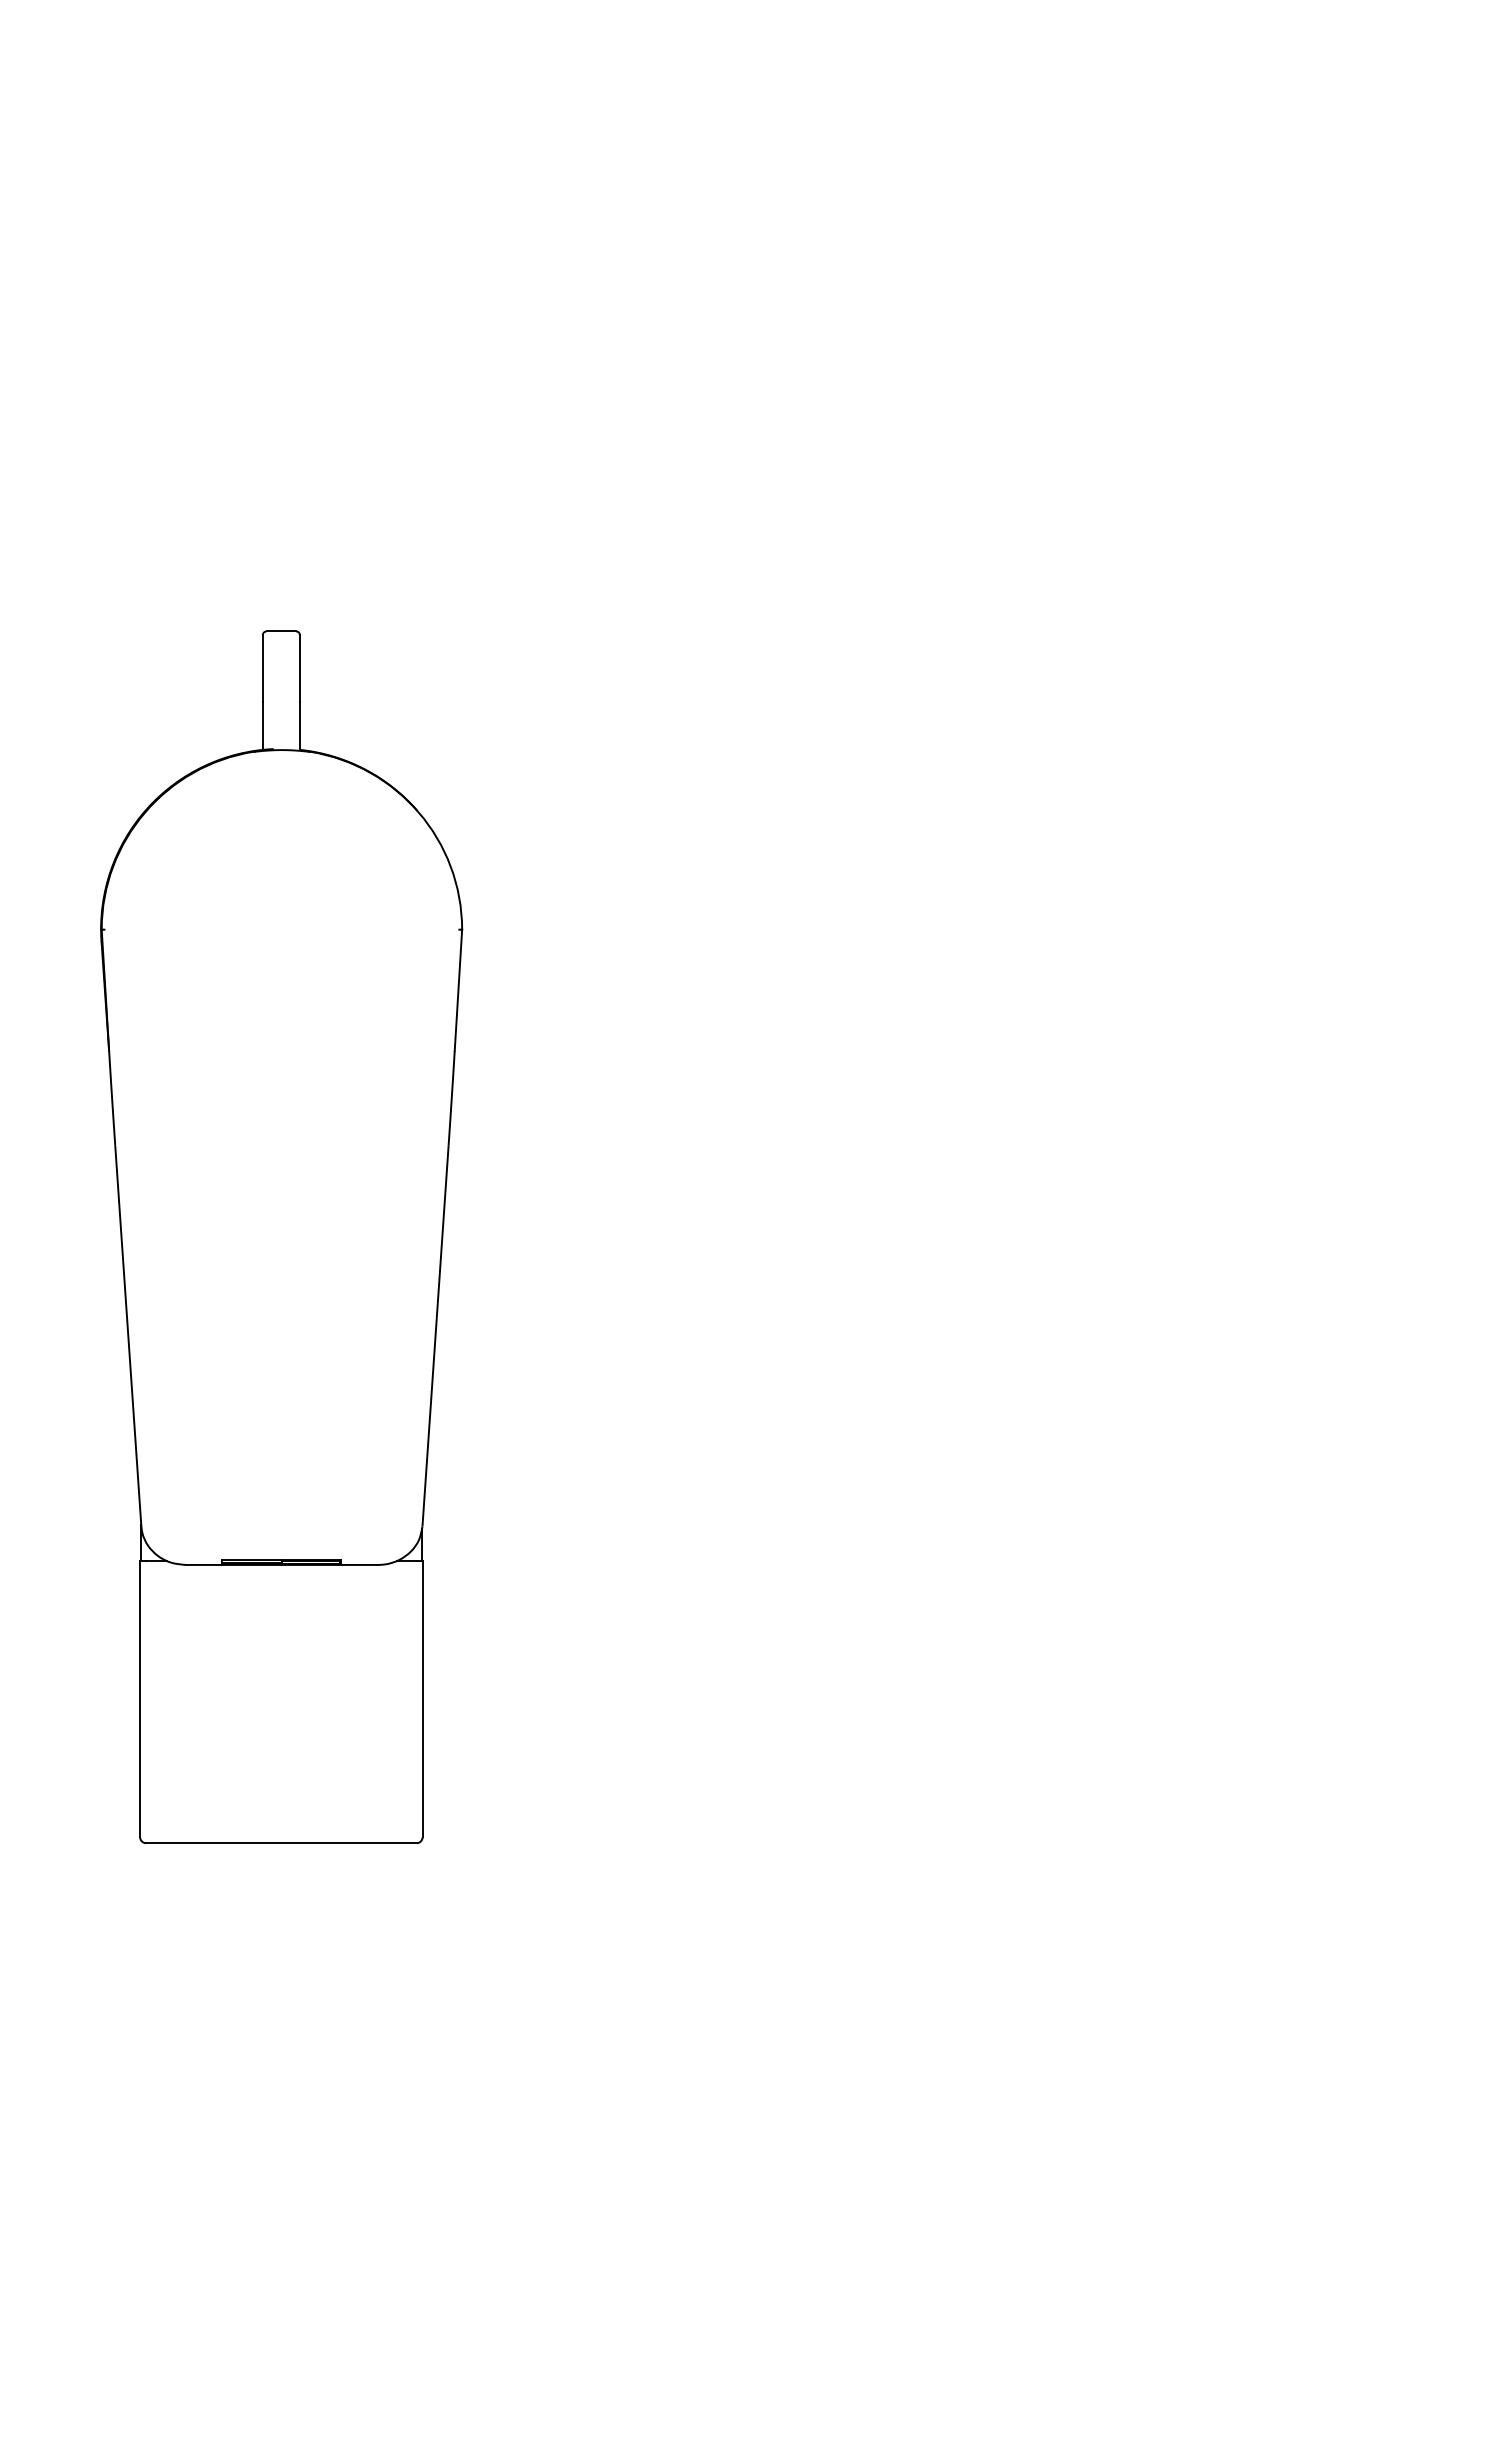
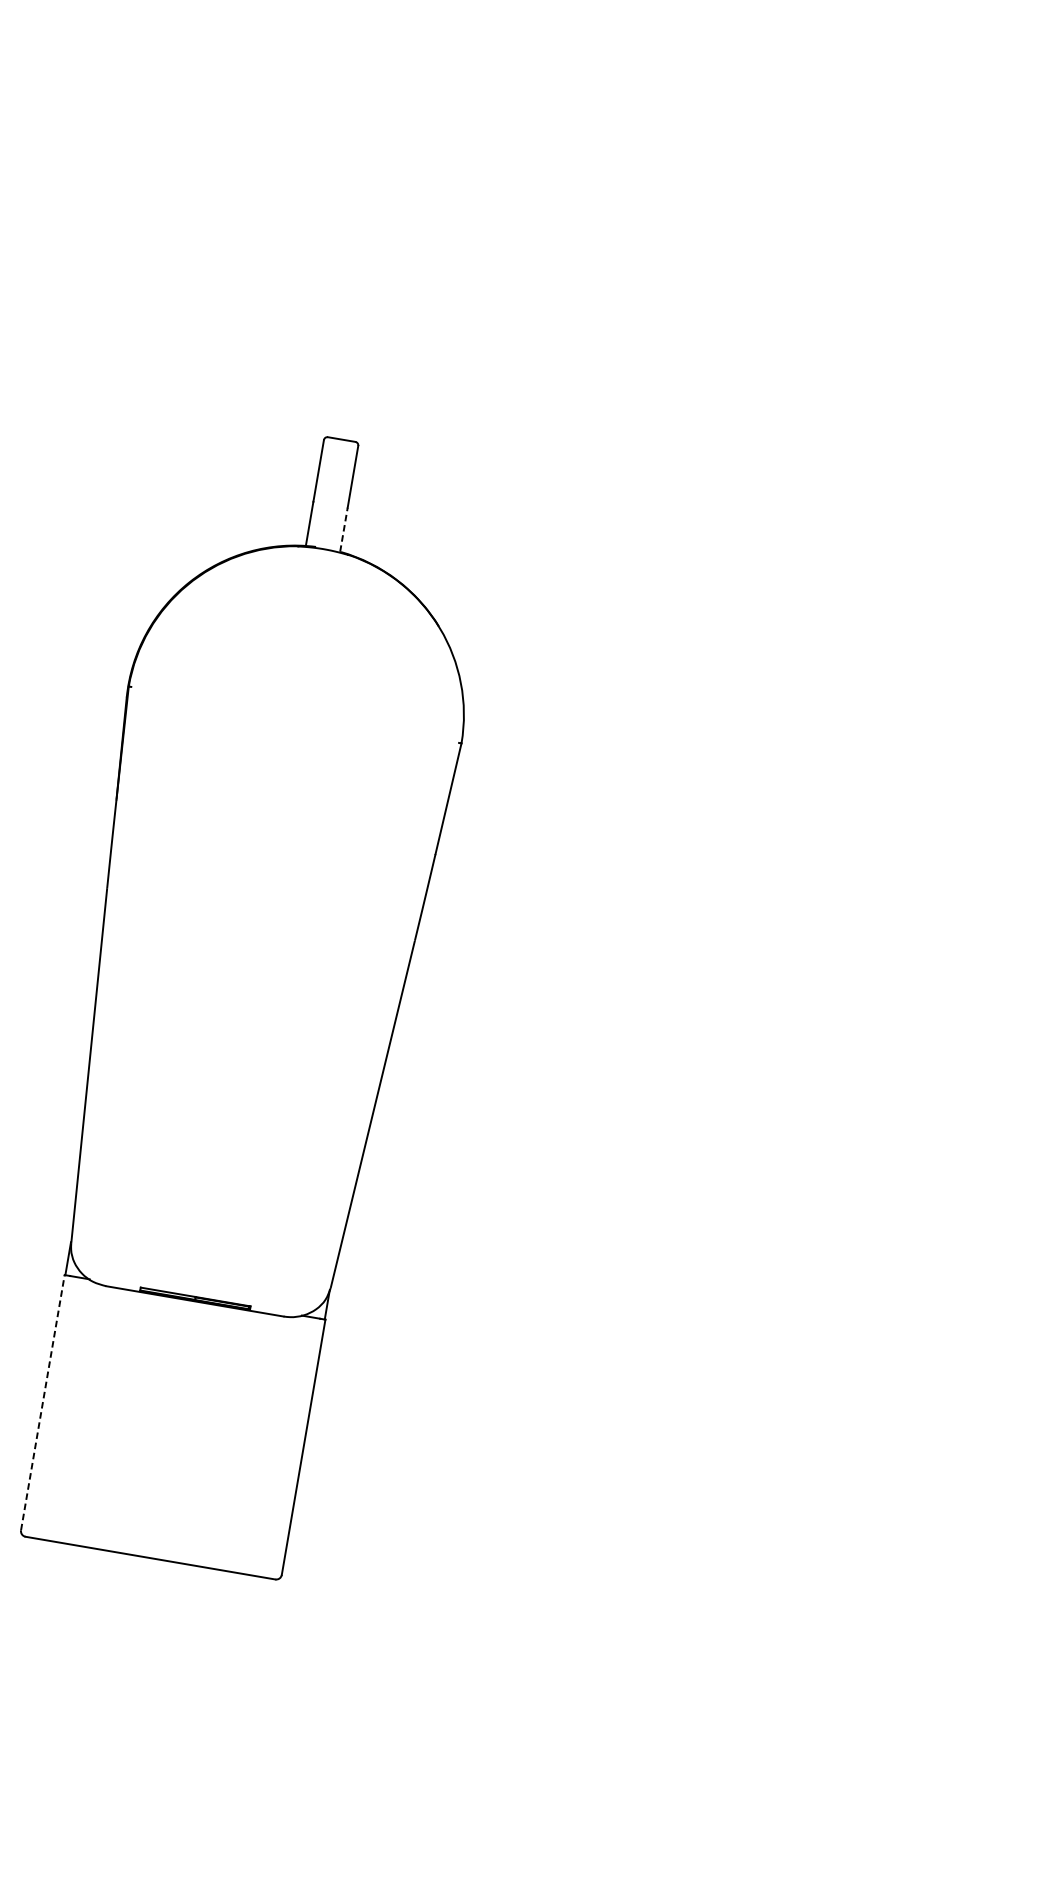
line: (299, 726) -> (343, 530), solid -> dashed
line: (140, 1698) -> (43, 1402), solid -> dashed

